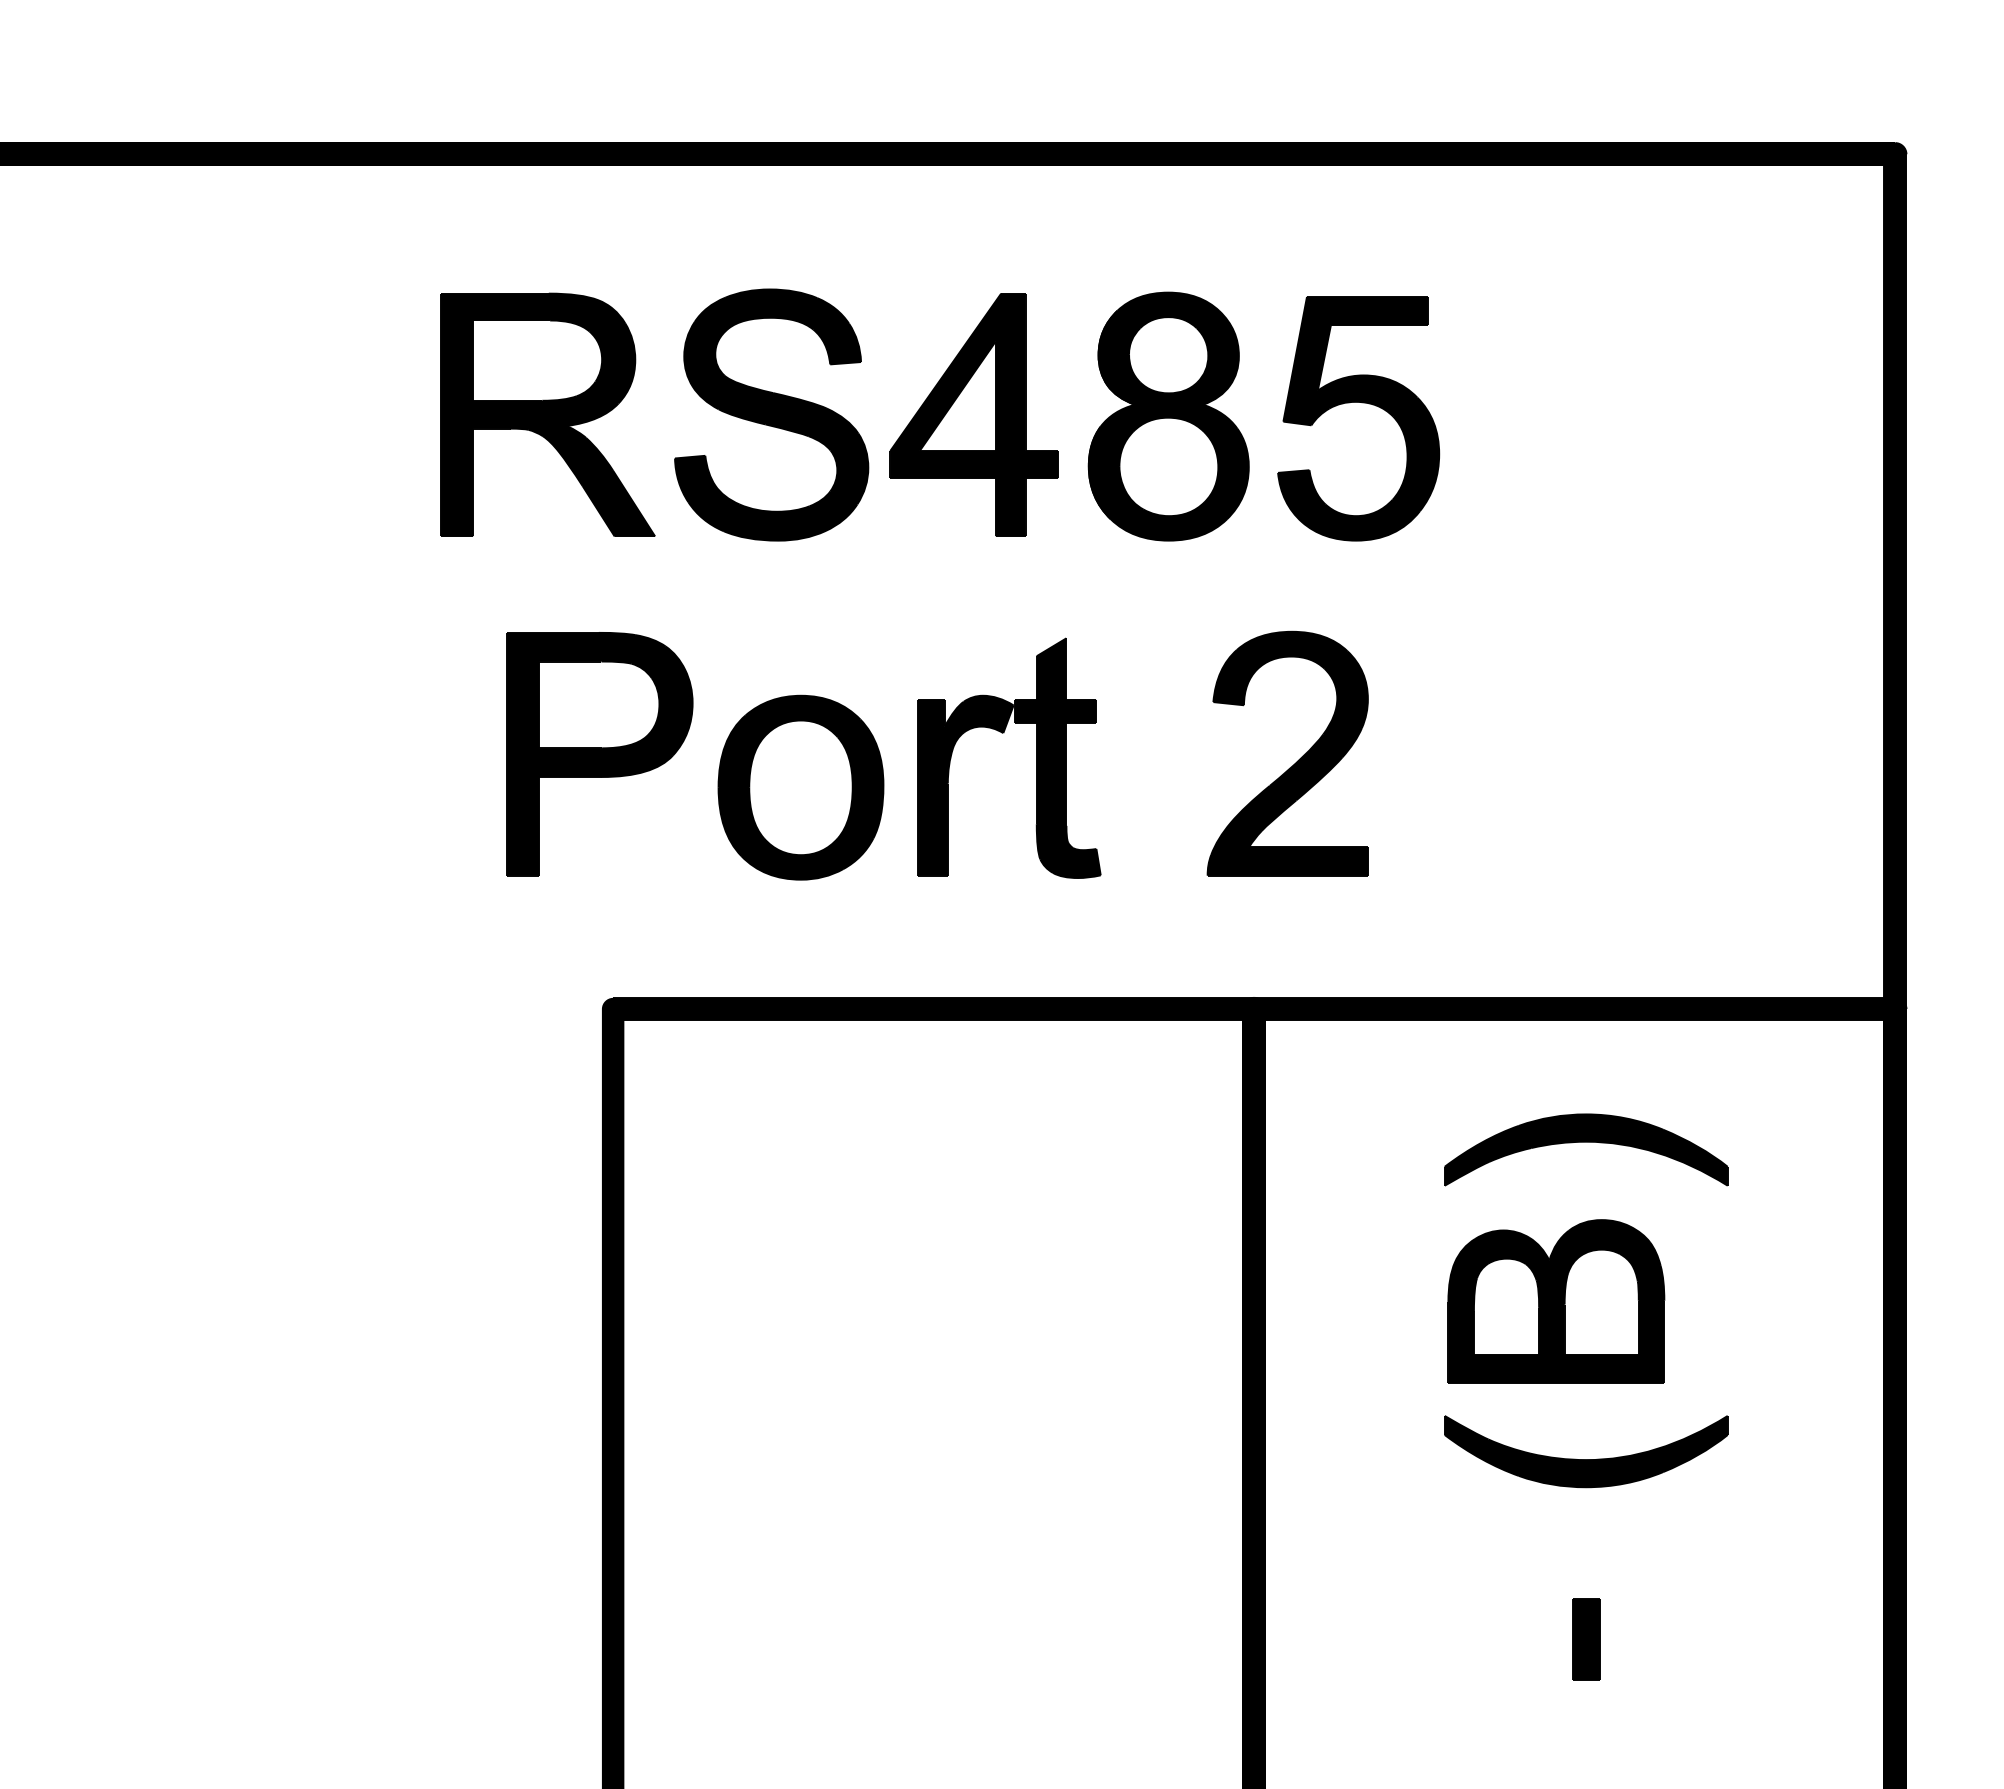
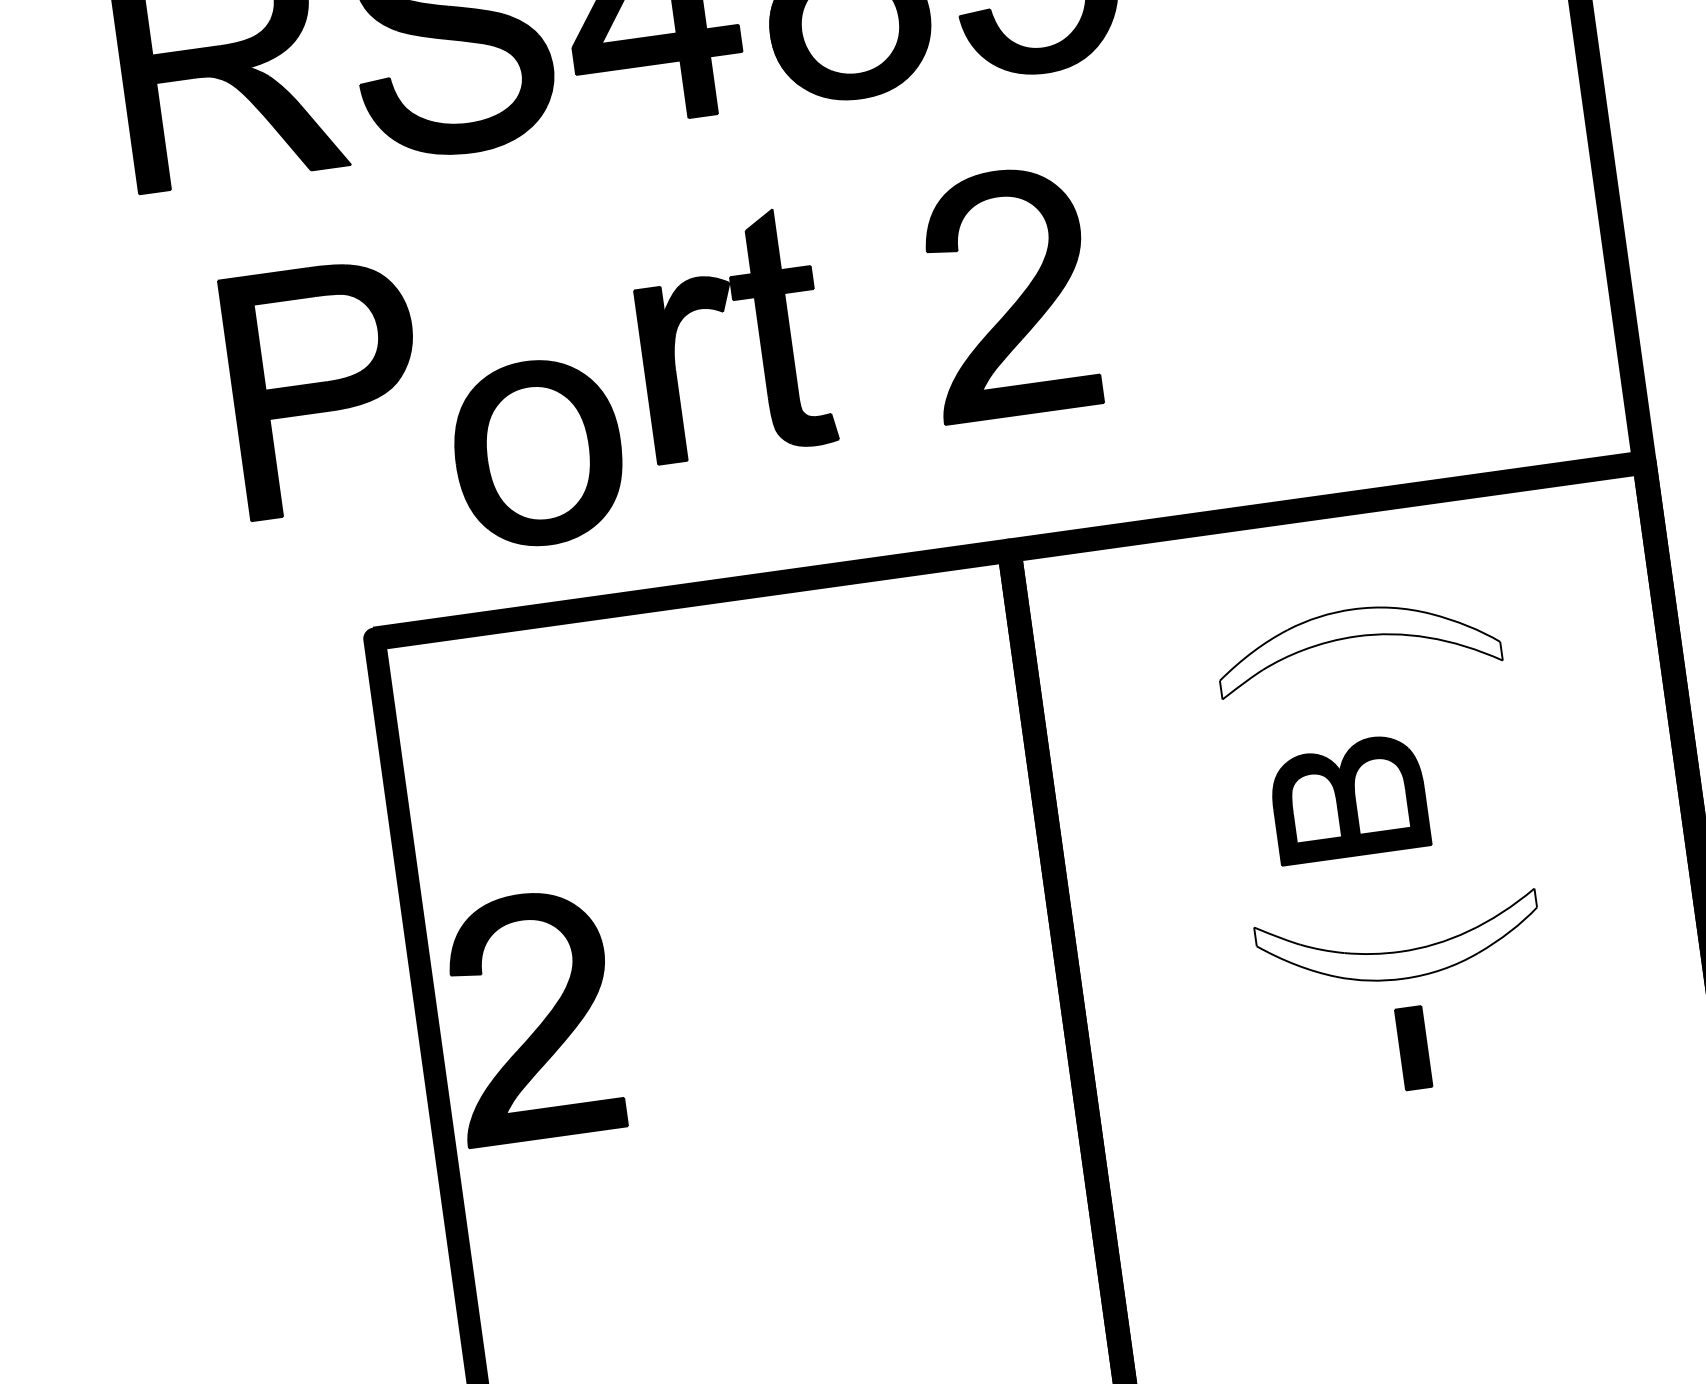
part: (800, 787) -> (537, 453), moved
fill: (1585, 1149) -> (1356, 644), removed
part: (1556, 1301) -> (1349, 798), size x0.7
part: (725, 1412) -> (541, 1022), added
fill: (1585, 1451) -> (1398, 943), removed
part: (1586, 1639) -> (1414, 1048), moved

